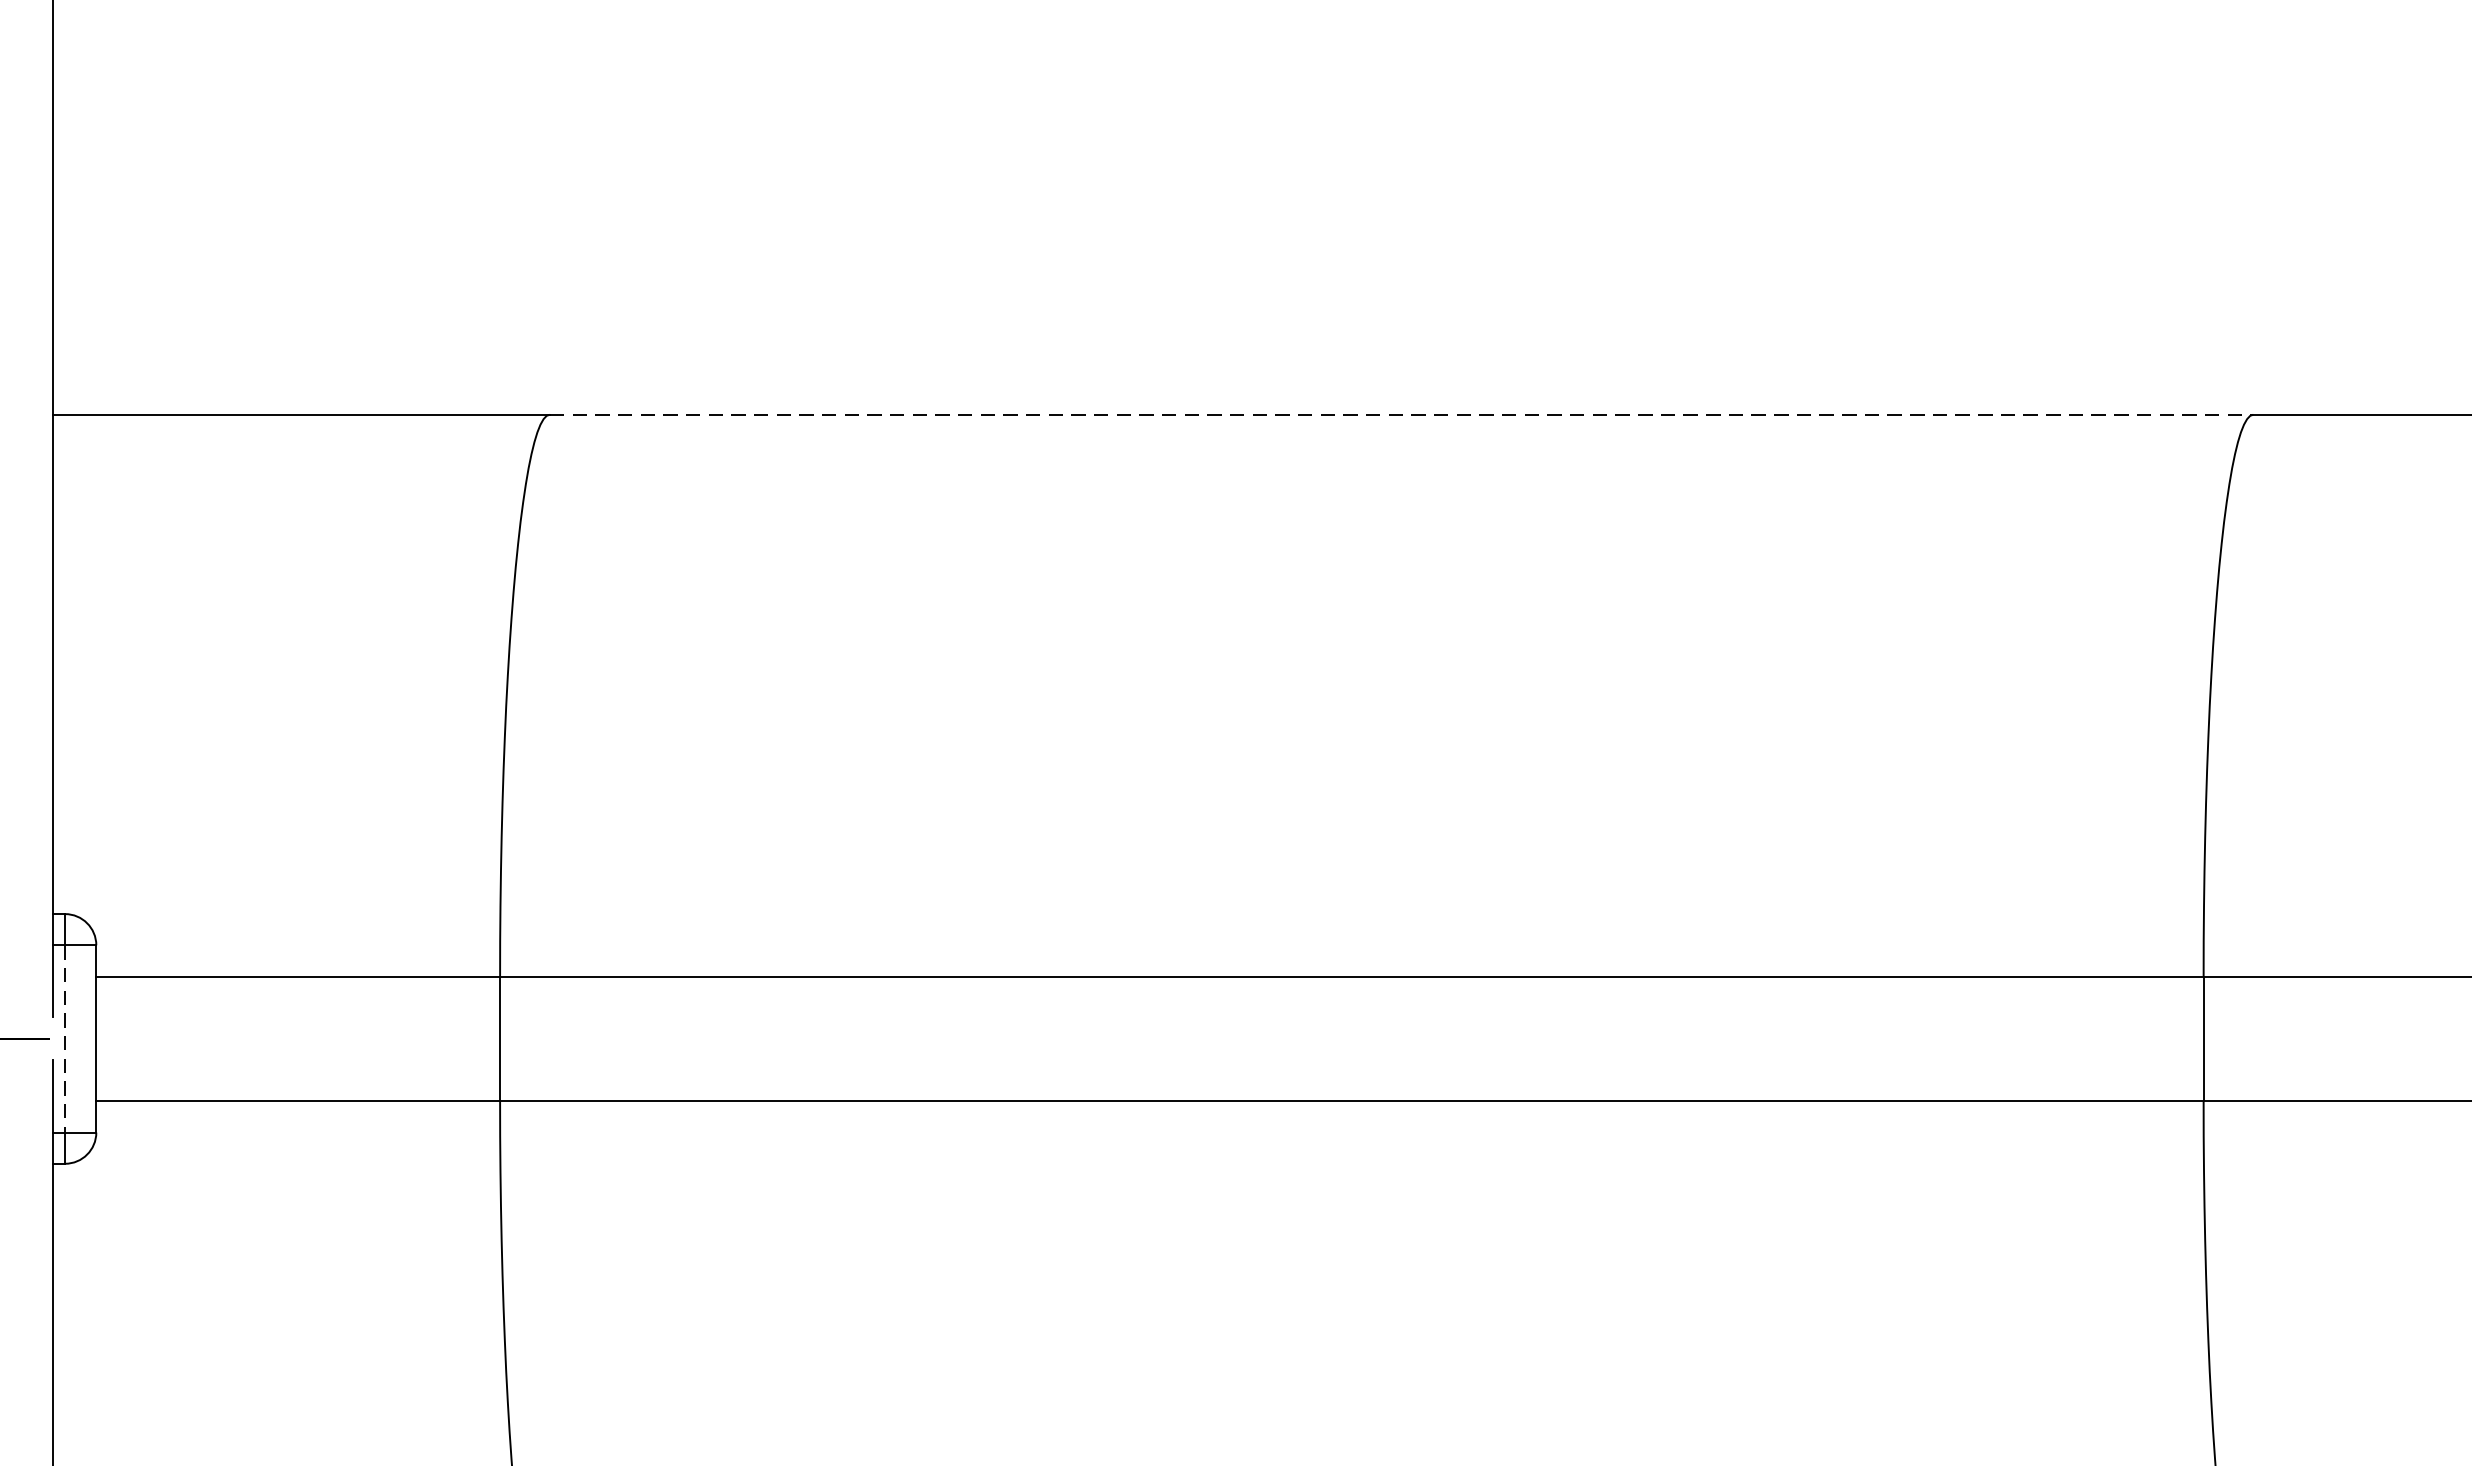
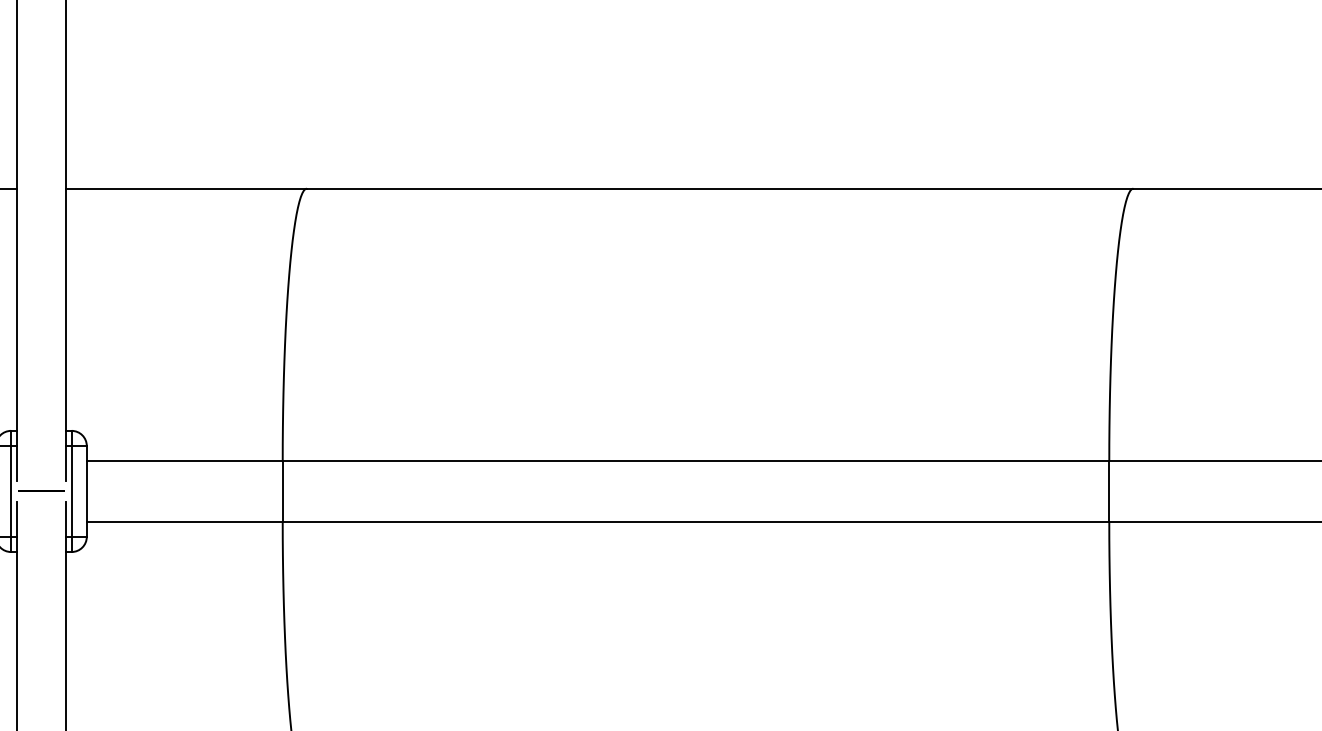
line: (1402, 414) -> (720, 188), dashed -> solid
line: (64, 1039) -> (71, 491), dashed -> solid

